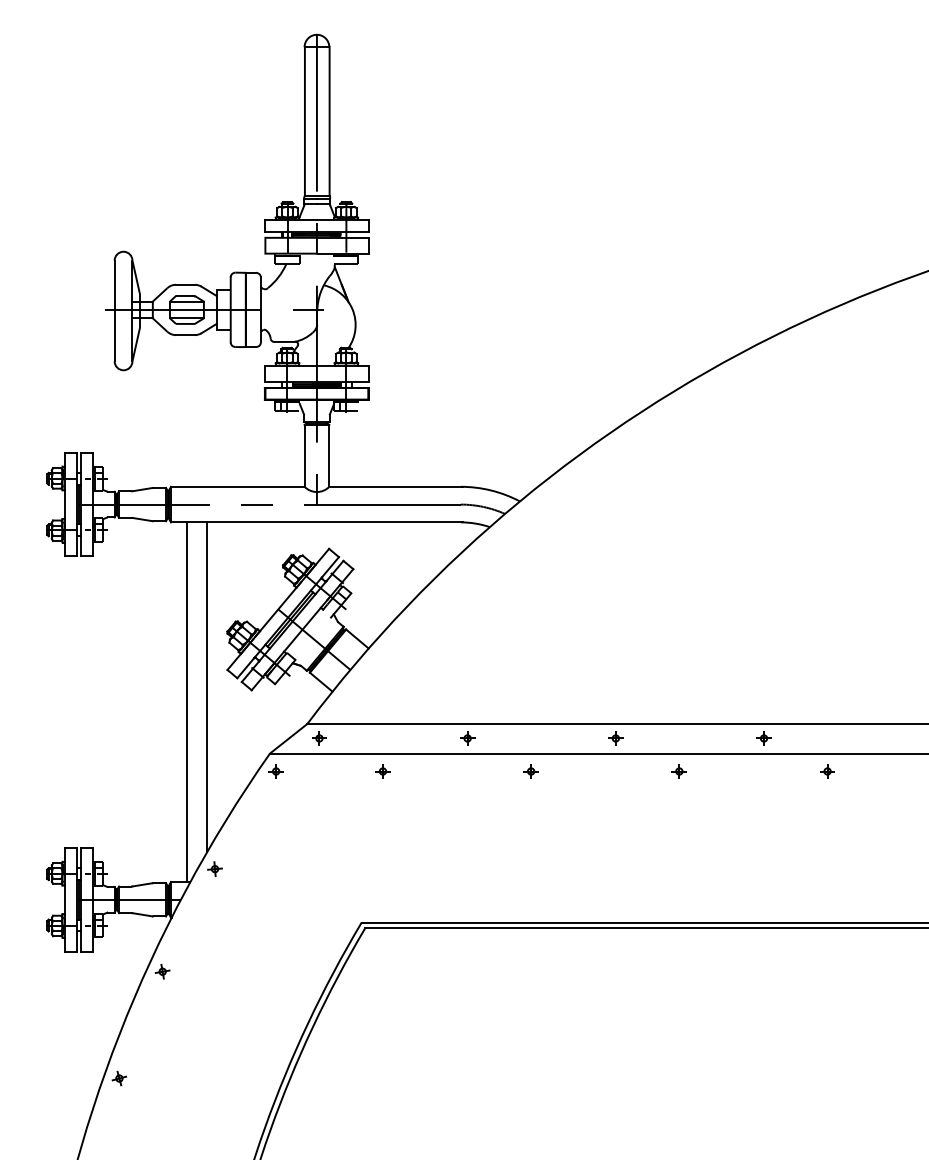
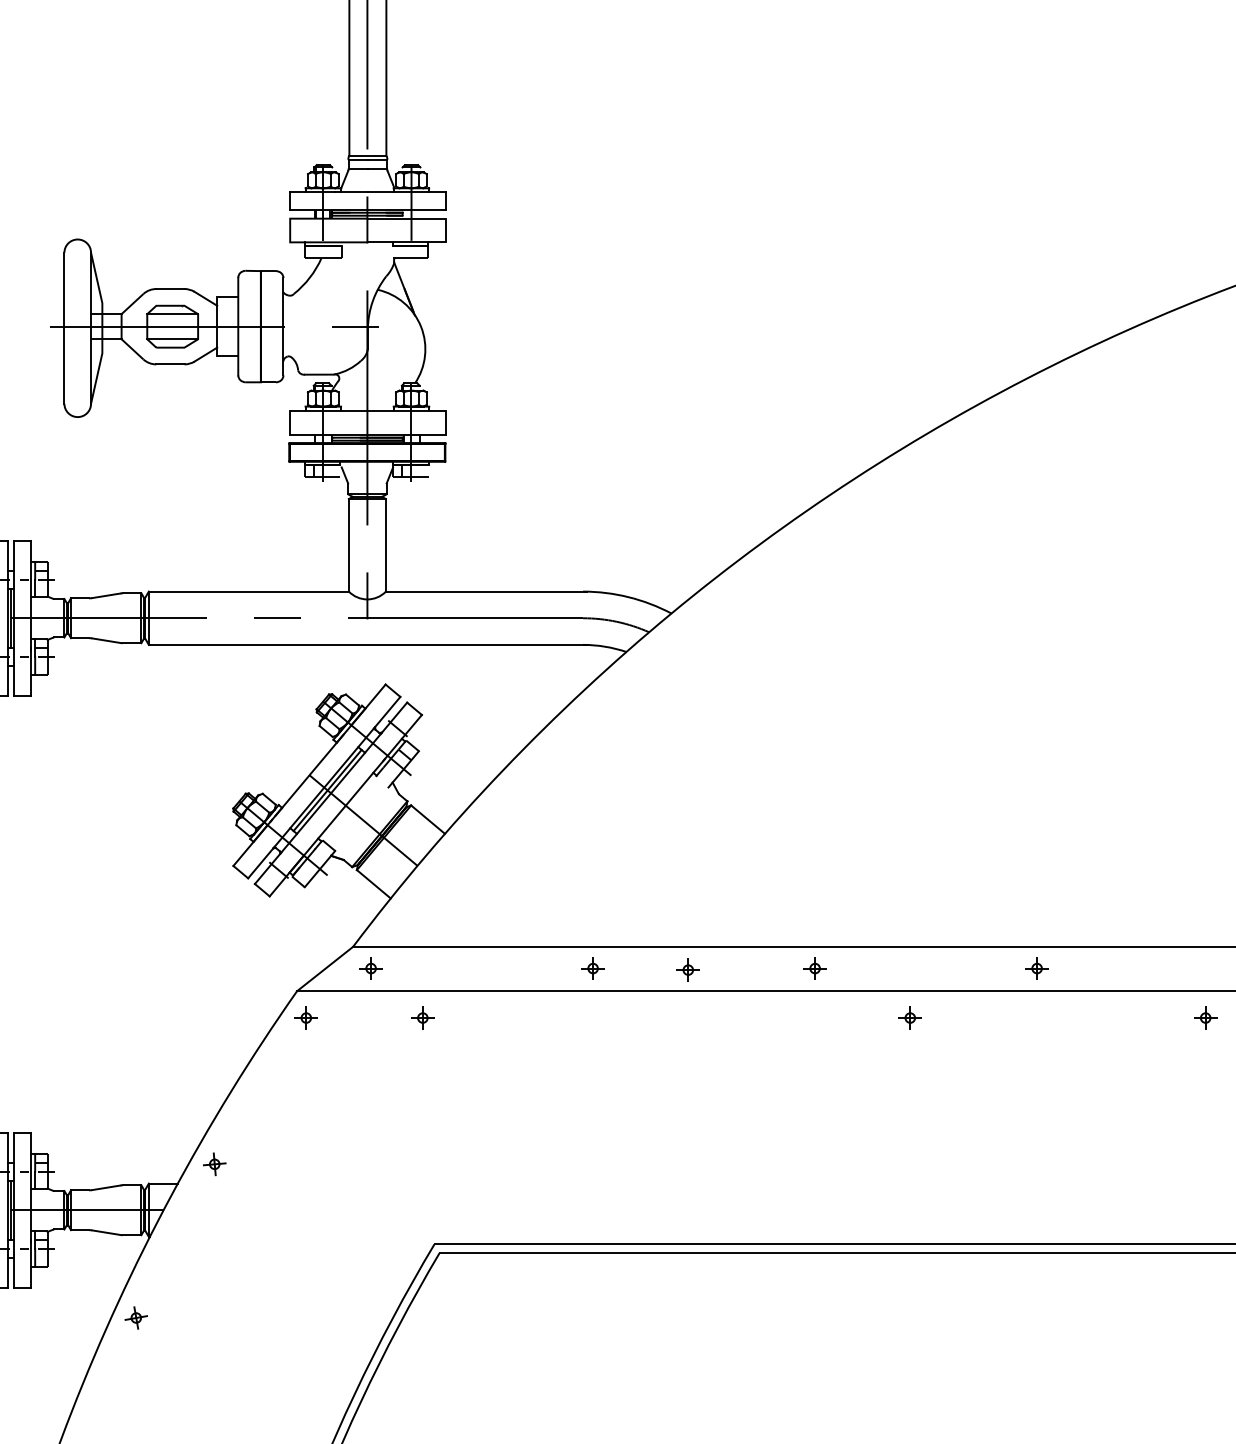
line: (207, 687) -> (203, 892), removed
line: (187, 702) -> (173, 914), removed
part: (382, 771) -> (422, 1018), moved
part: (530, 771) -> (687, 970), moved
part: (827, 771) -> (1205, 1018), moved

